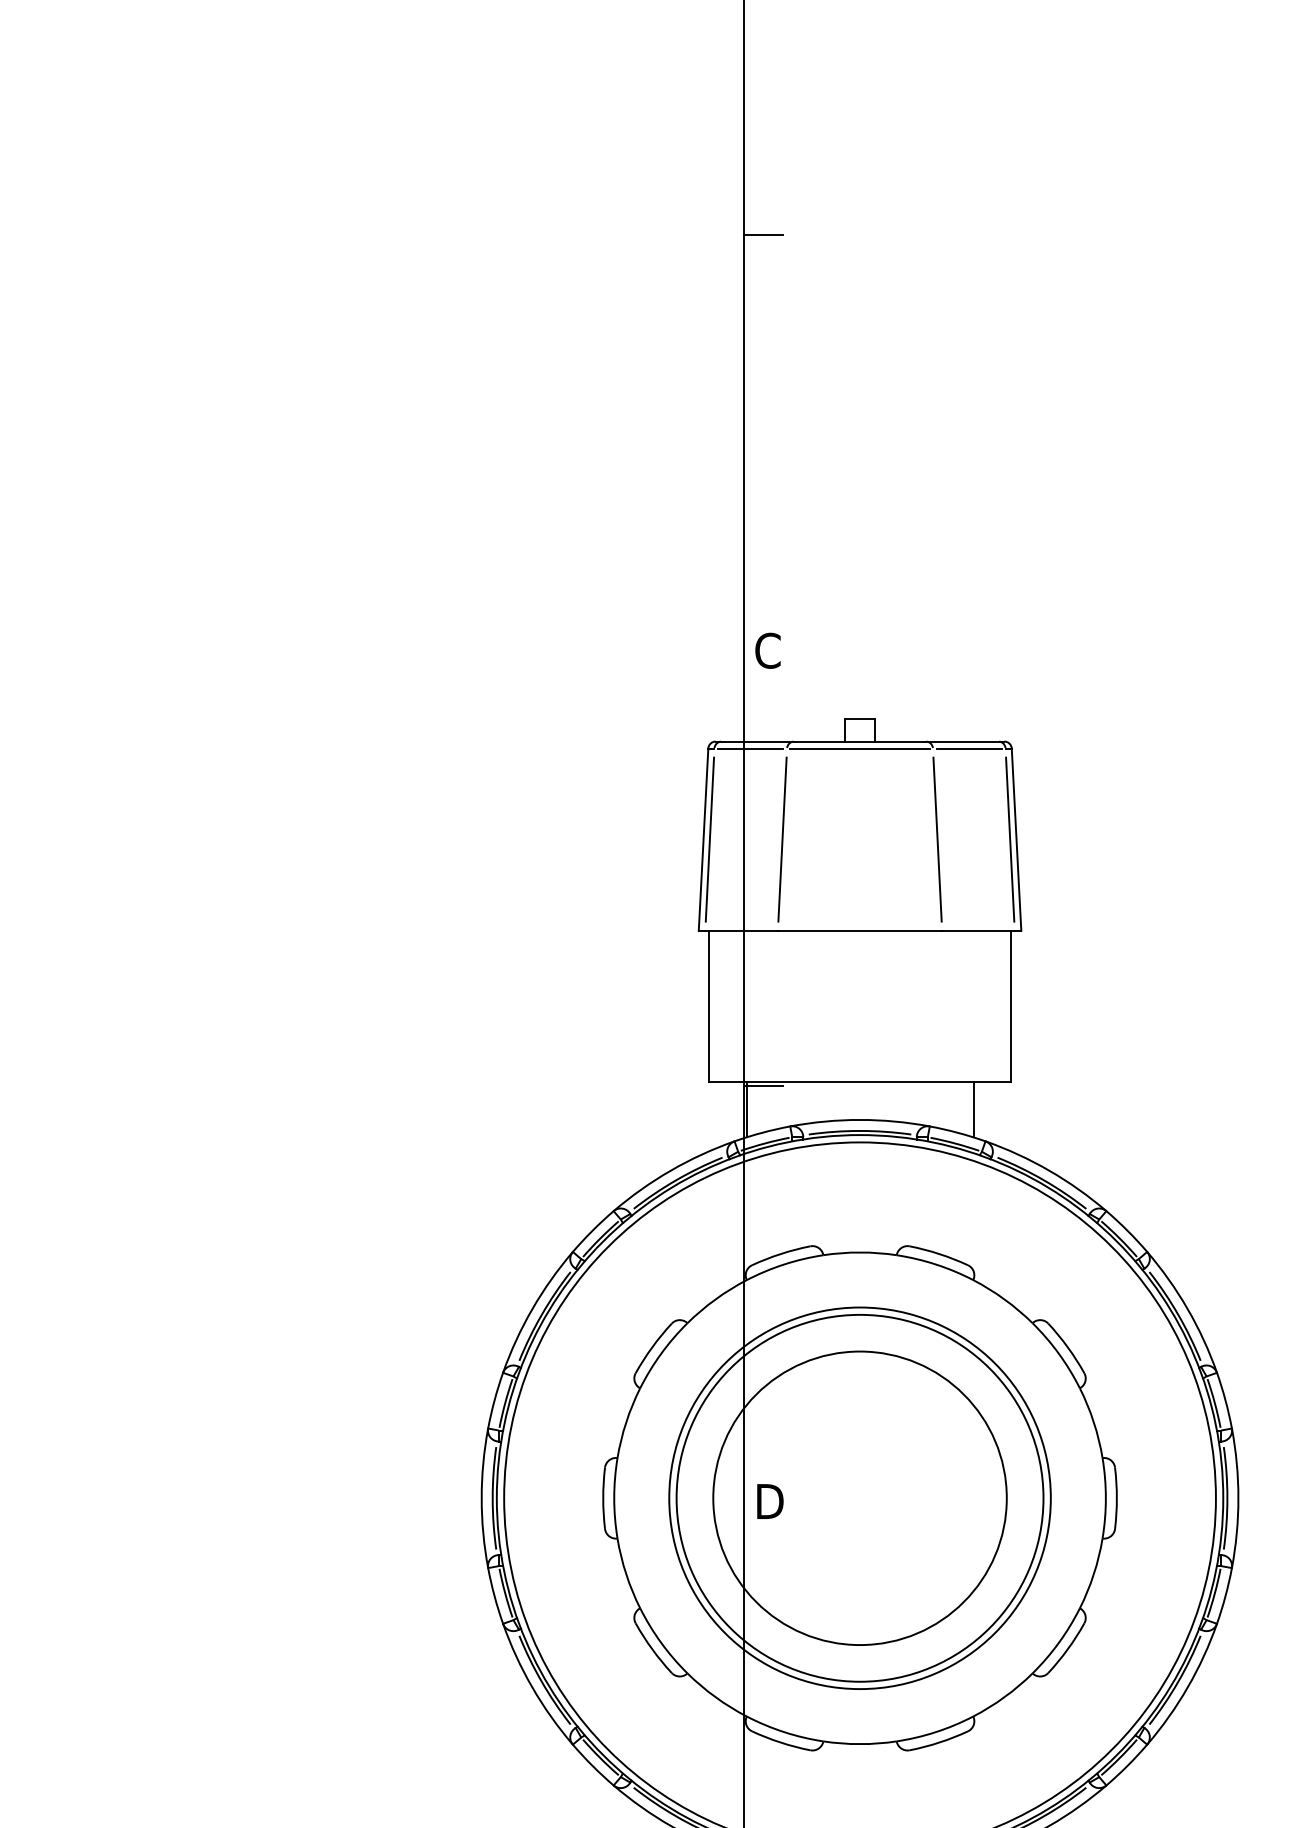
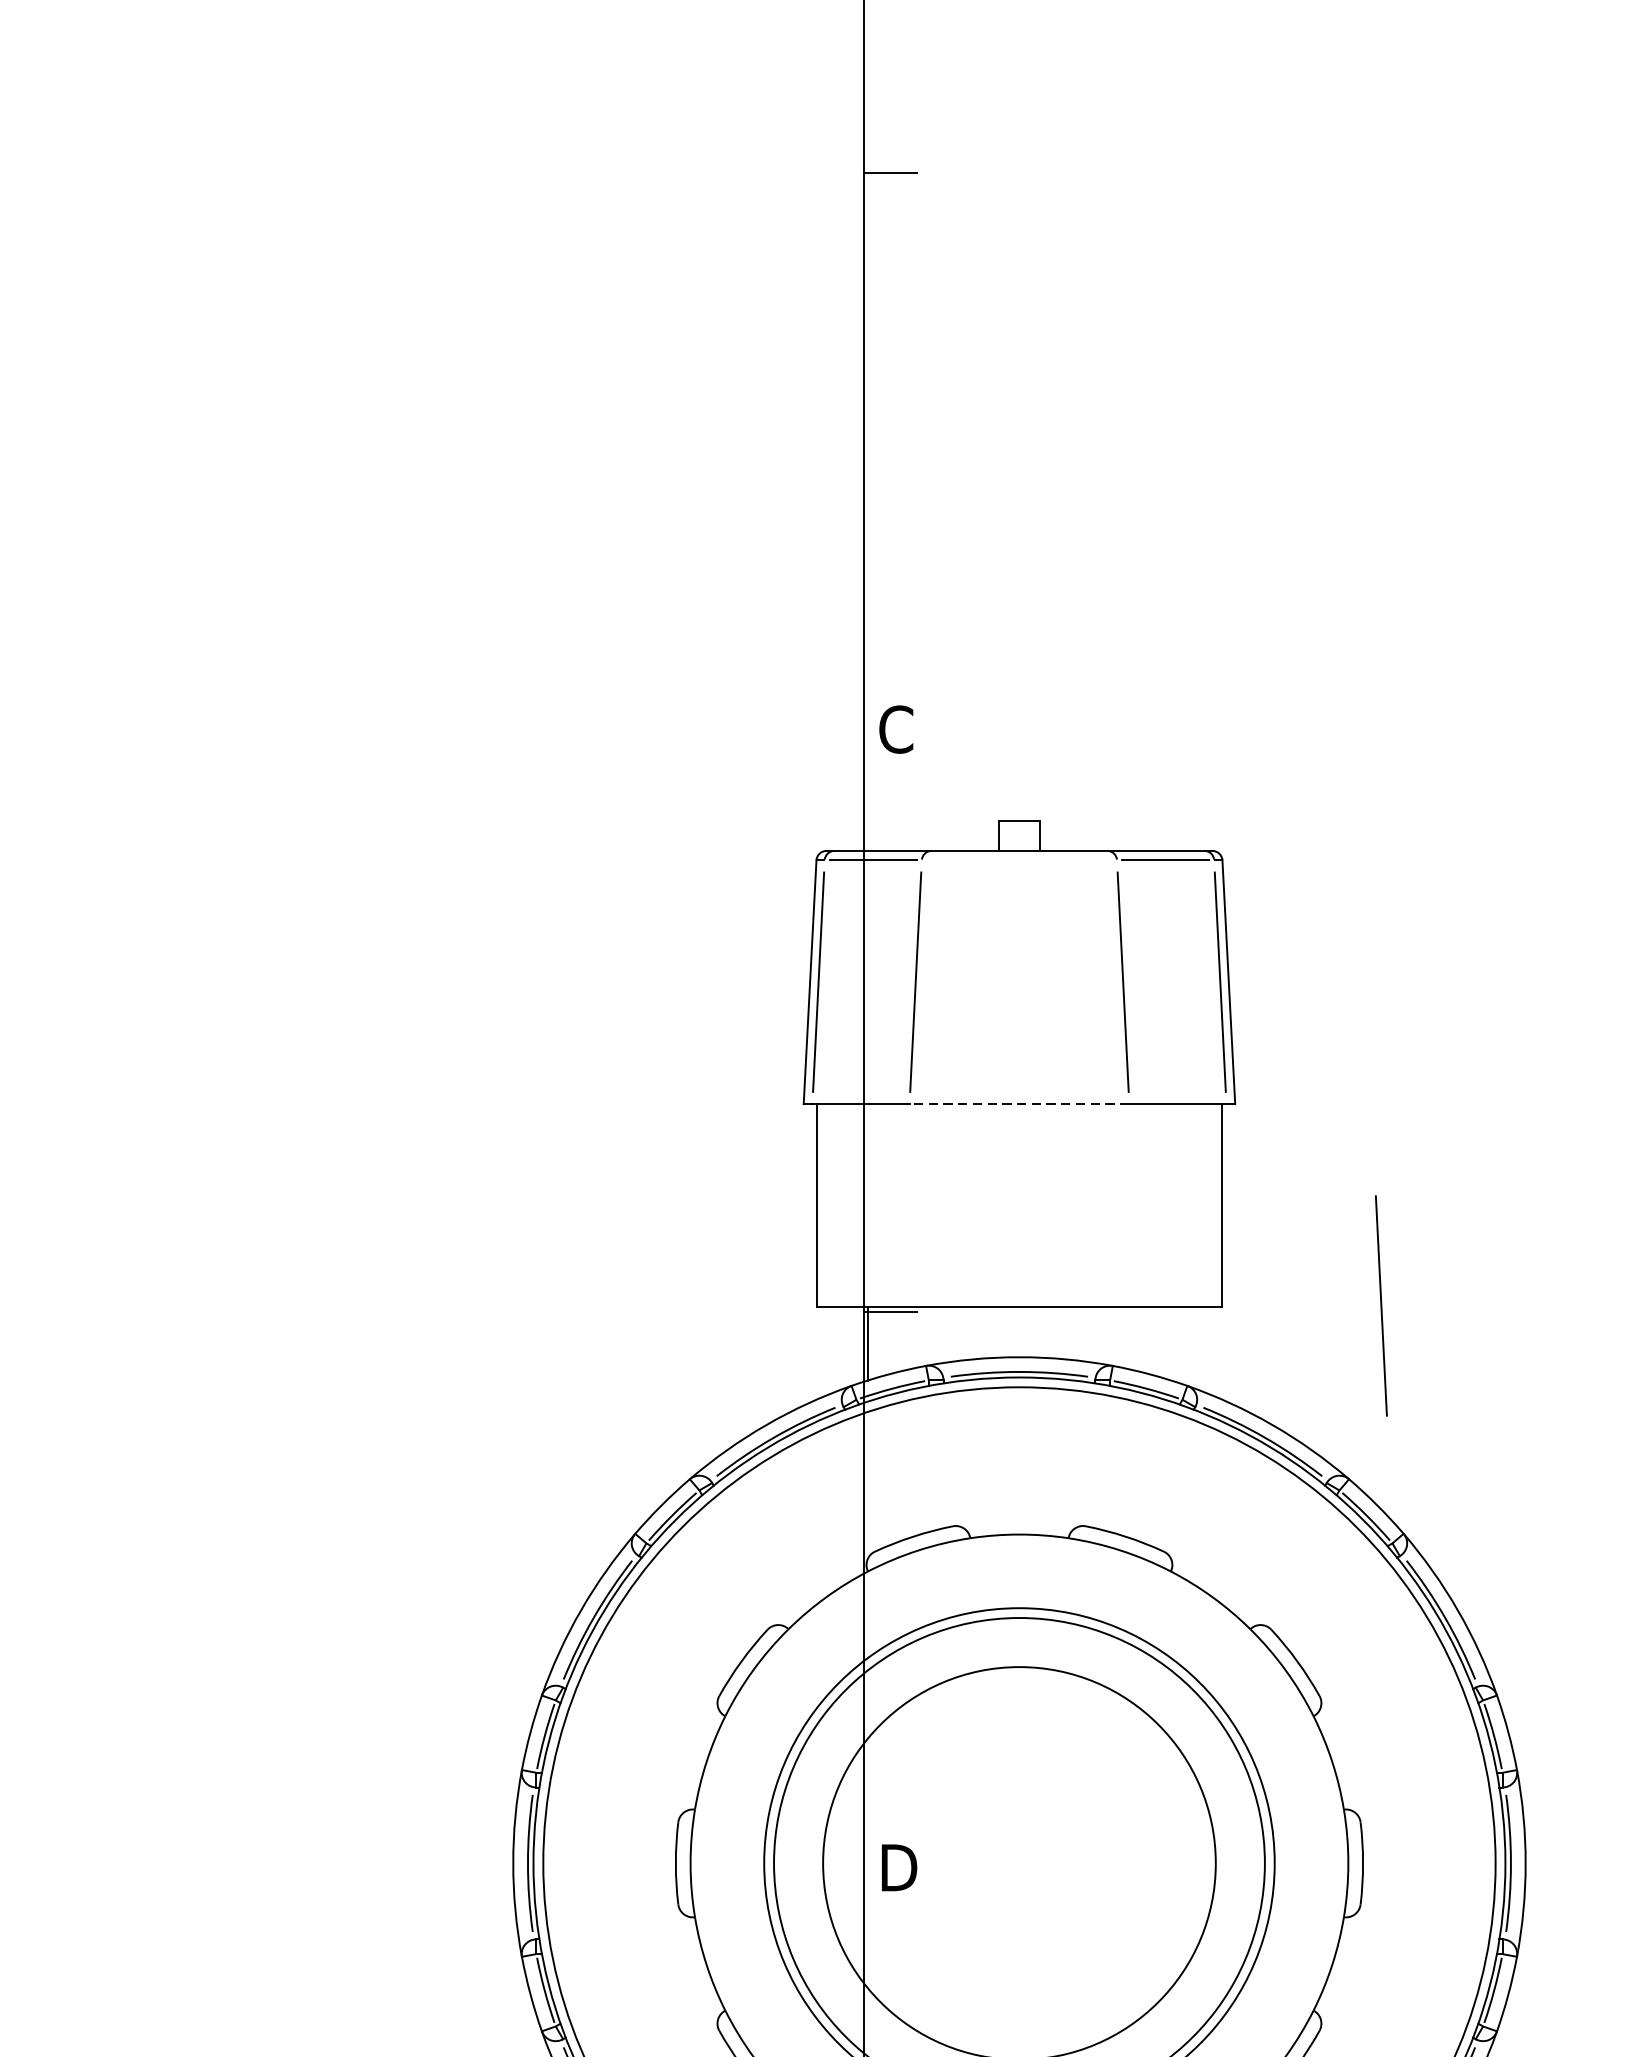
line: (859, 748) -> (1018, 860), removed
line: (859, 930) -> (1018, 1103), solid -> dashed
line: (1130, 1081) -> (1381, 1305), added
line: (973, 1109) -> (1171, 1343), removed

